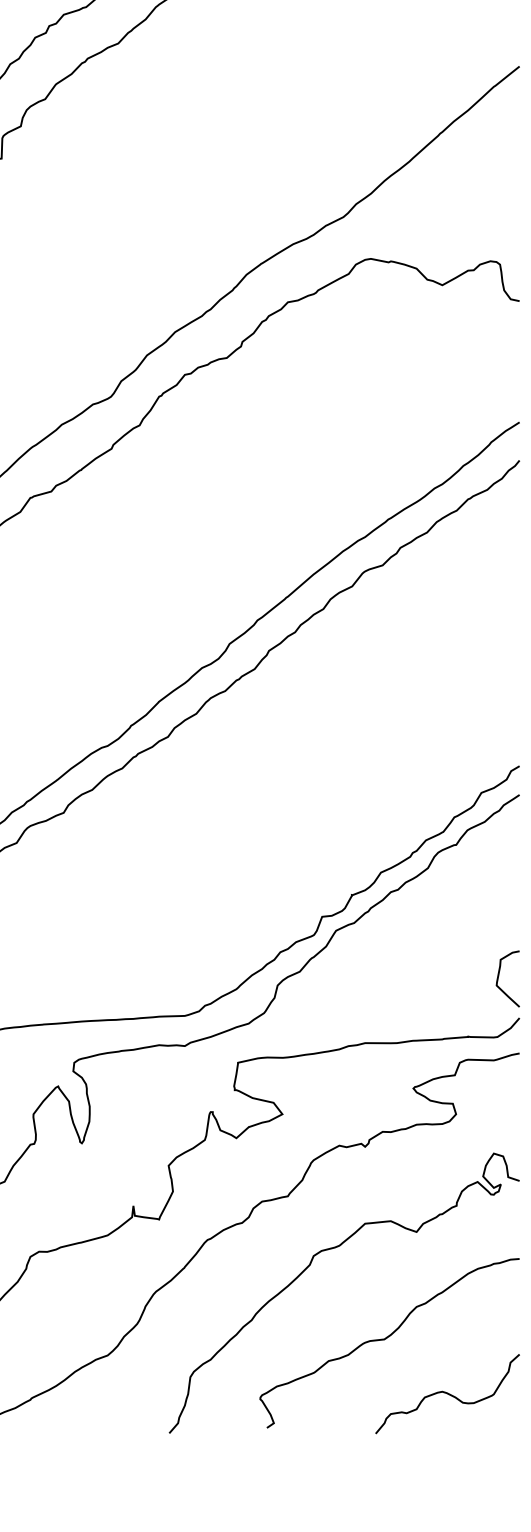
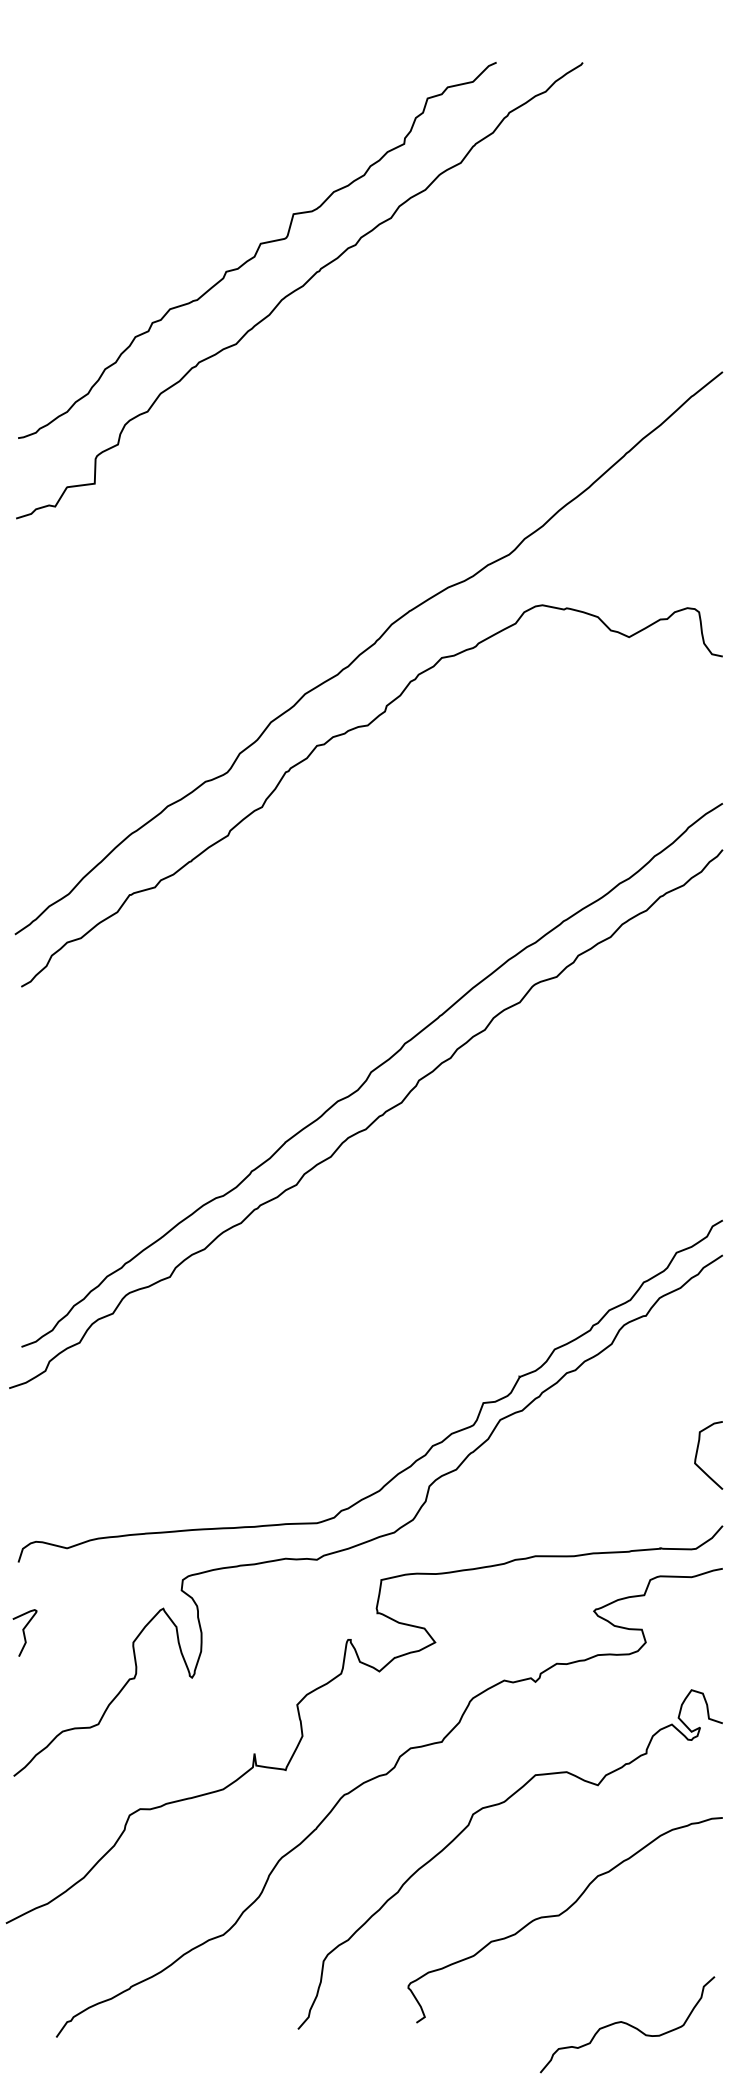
curve: (498, 979) -> (697, 1455), moved
curve: (447, 1393) -> (627, 2024), moved

